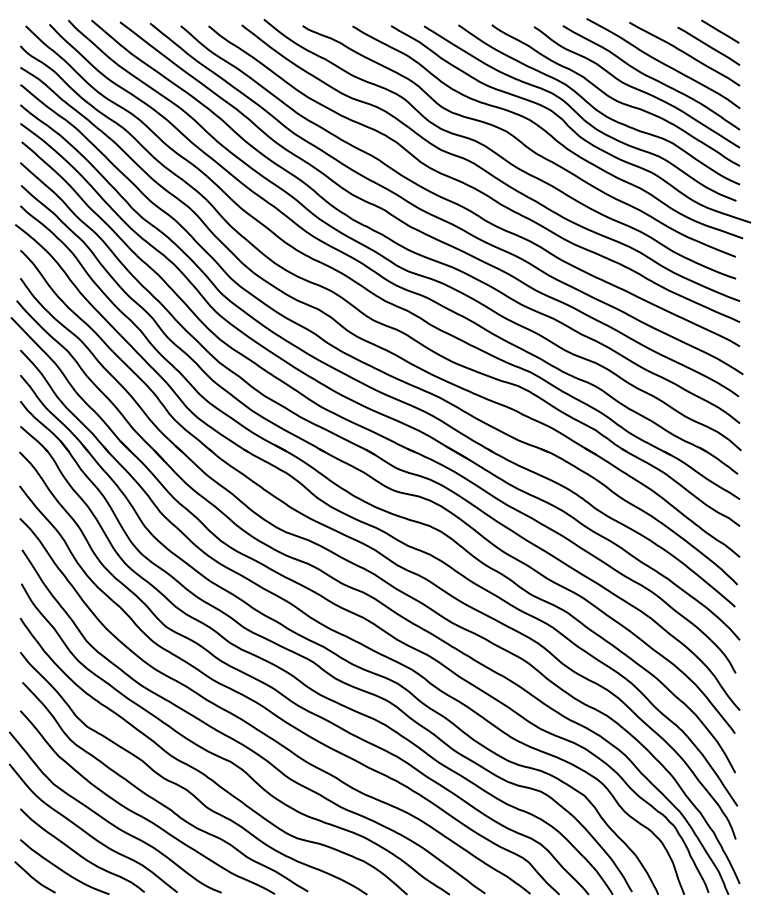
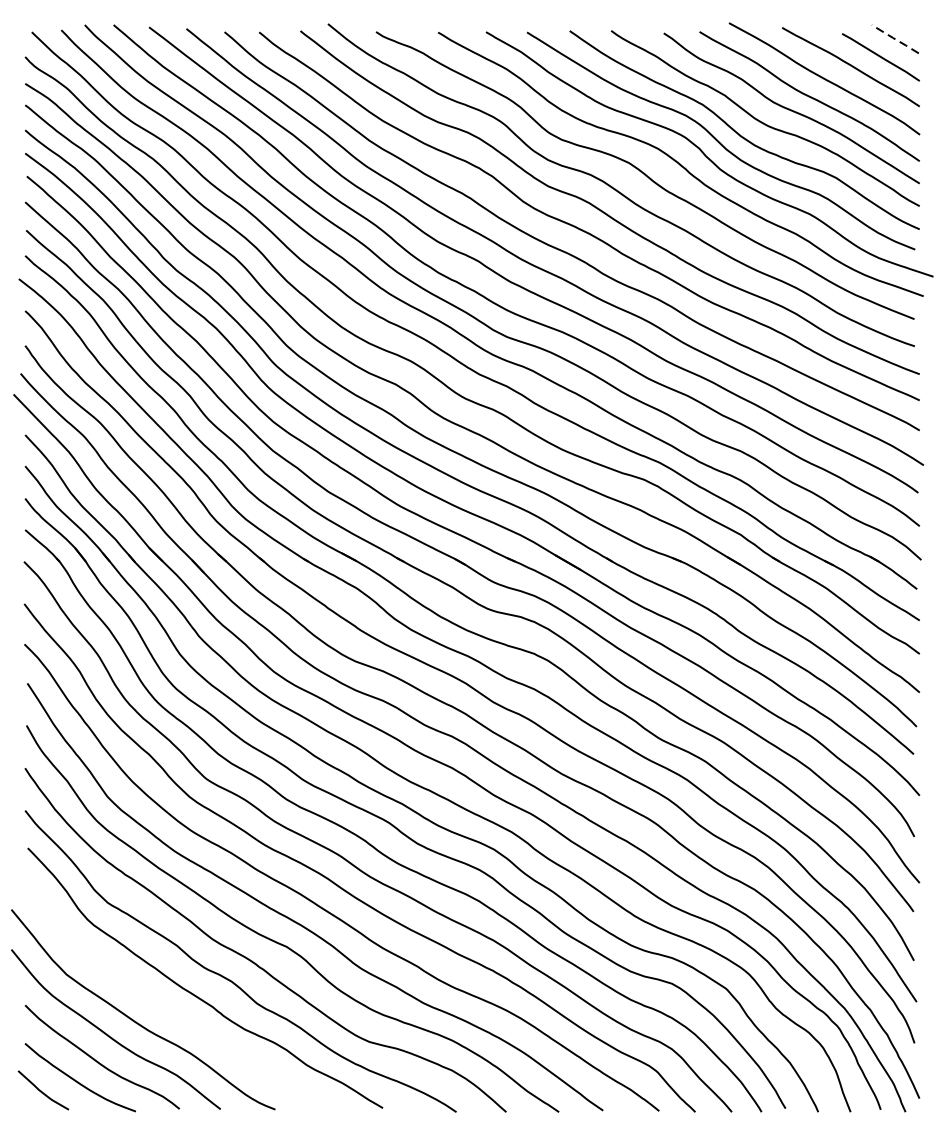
line: (720, 31) -> (895, 38), solid -> dashed
curve: (140, 814) -> (174, 1012), removed

